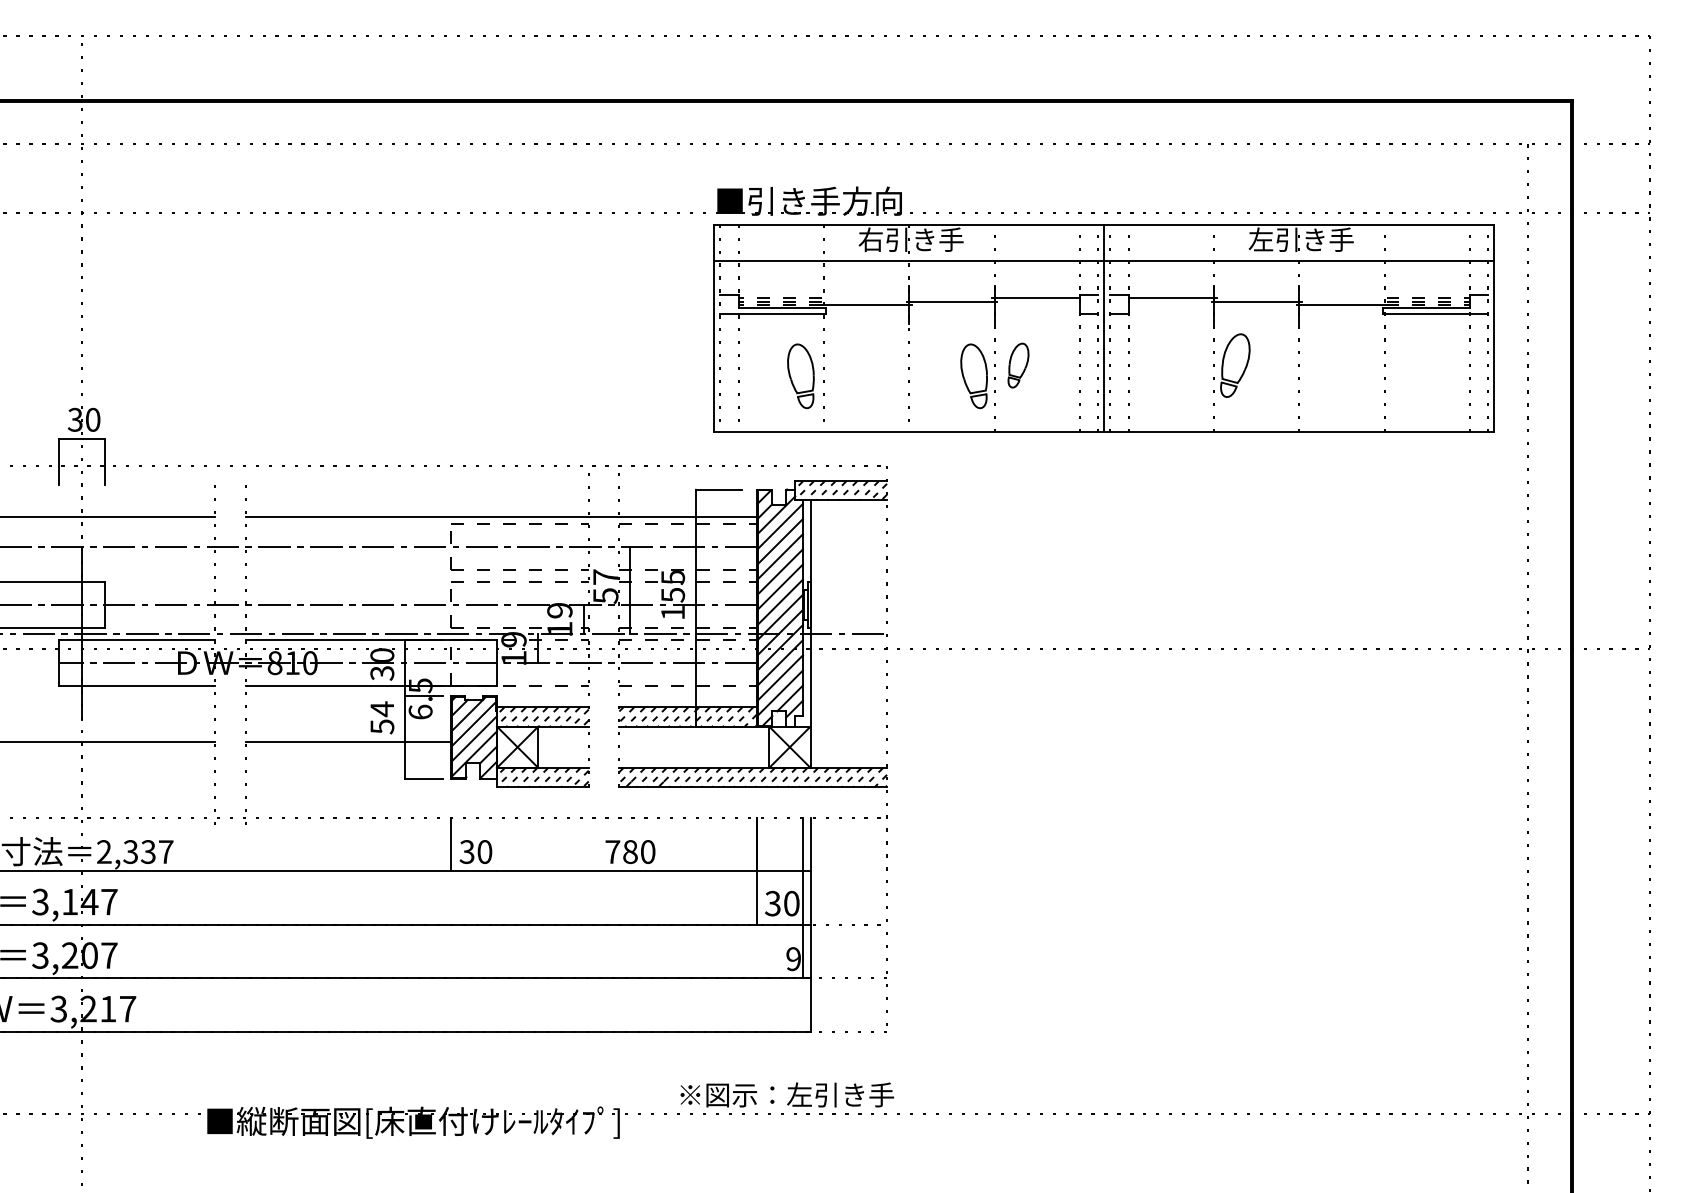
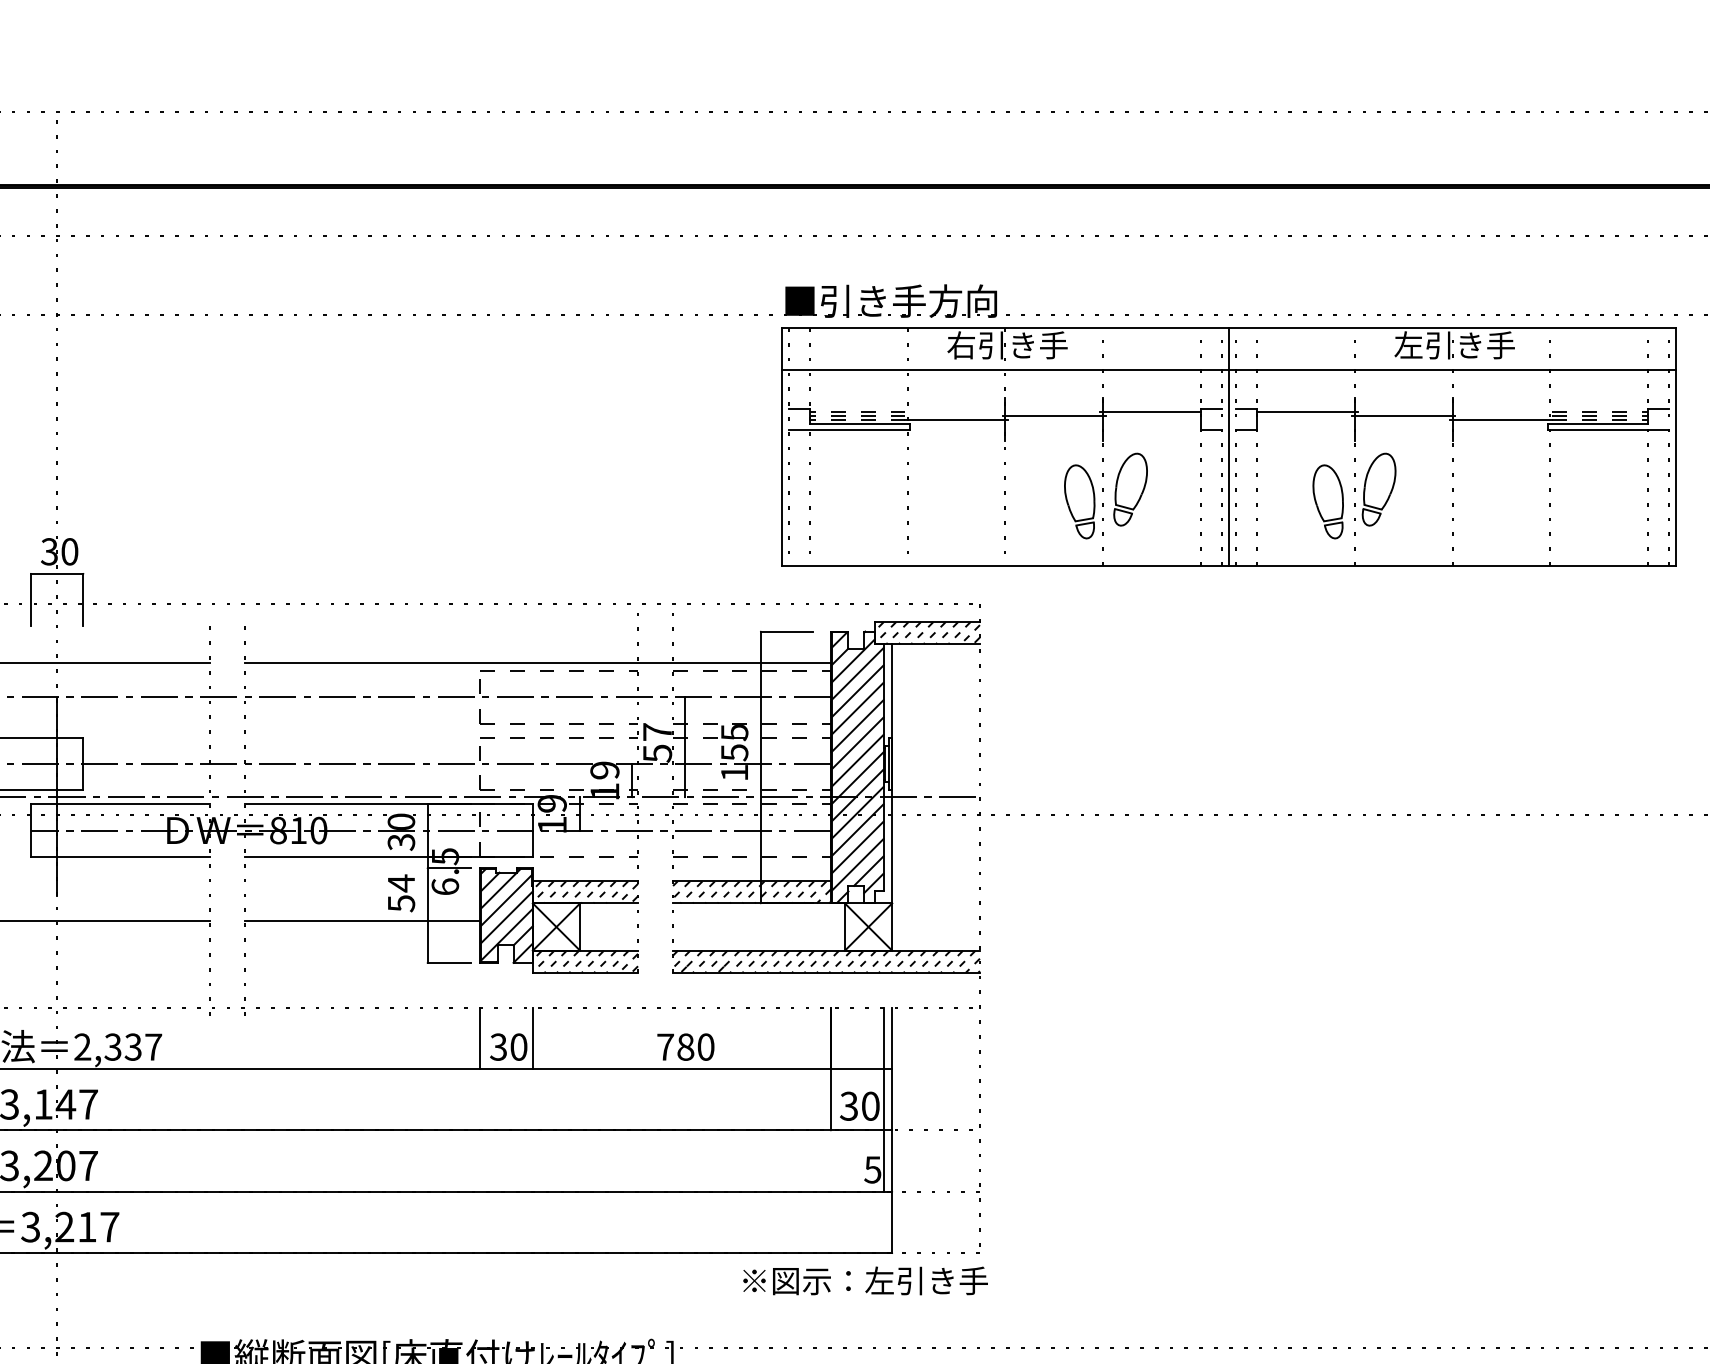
part: (1018, 365) -> (1130, 489), size x1.43
part: (800, 376) -> (1327, 502), moved
line: (496, 844) -> (532, 1038), added
text: (793, 959) -> (872, 1170), 9 -> 5
text: (786, 1094) -> (864, 1280), moved

